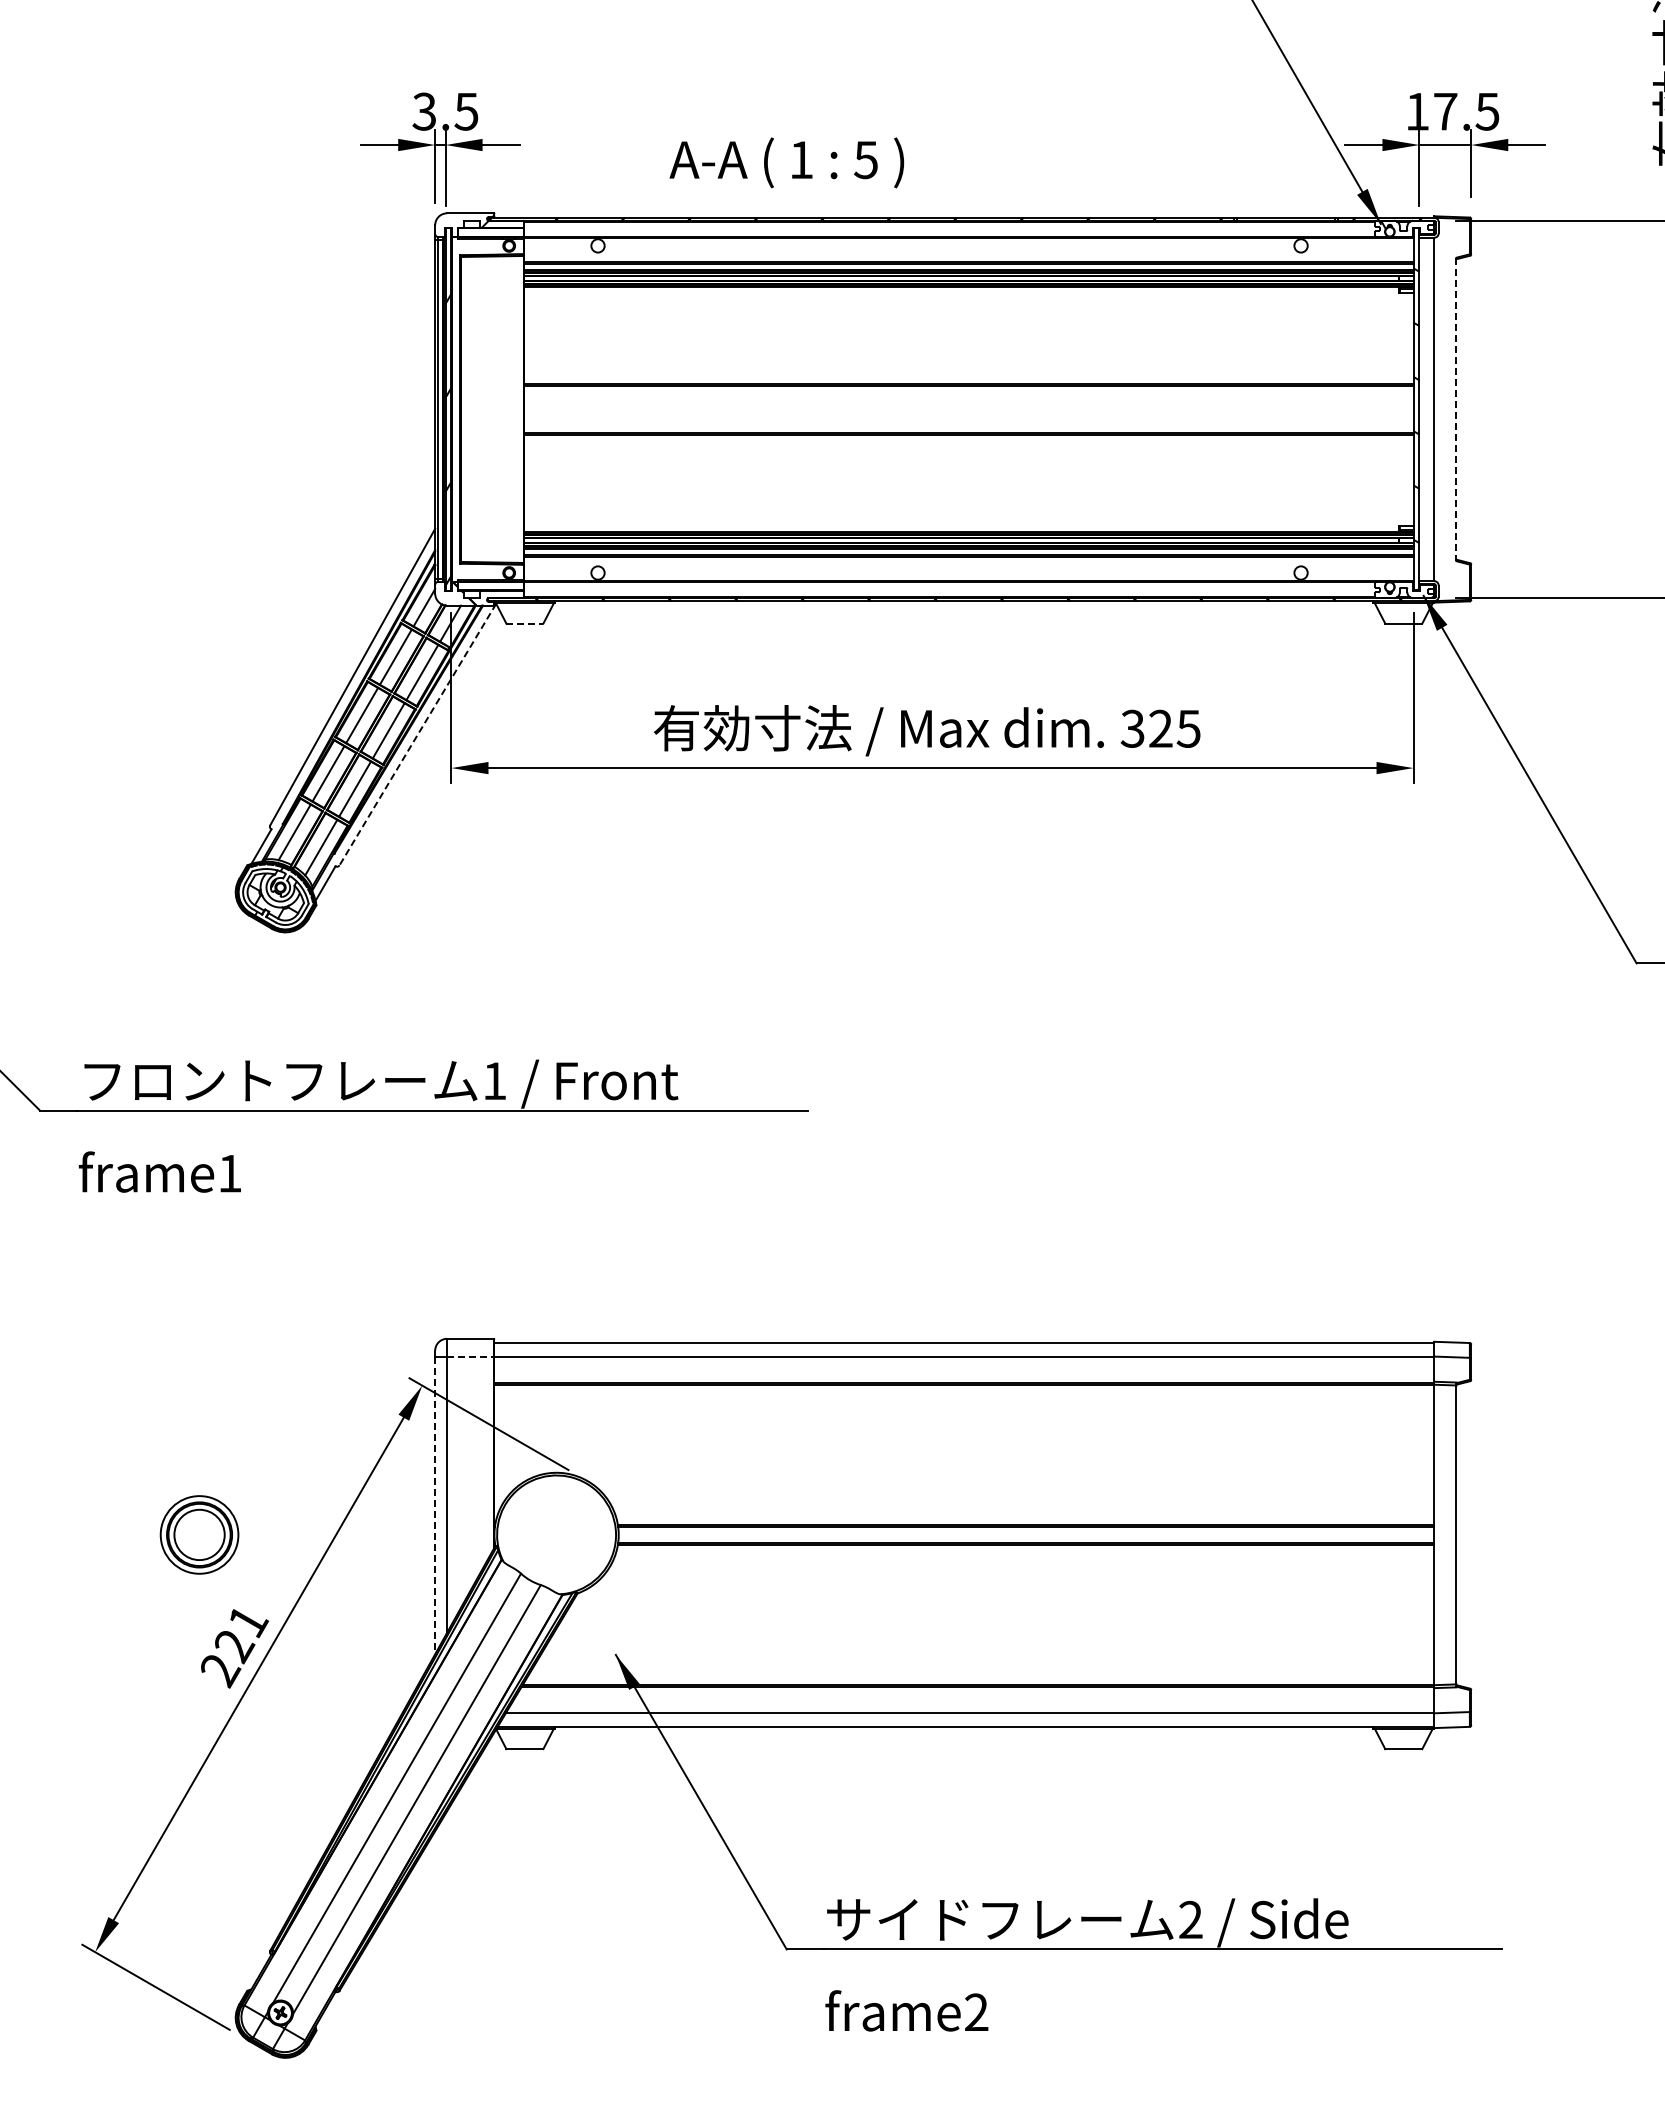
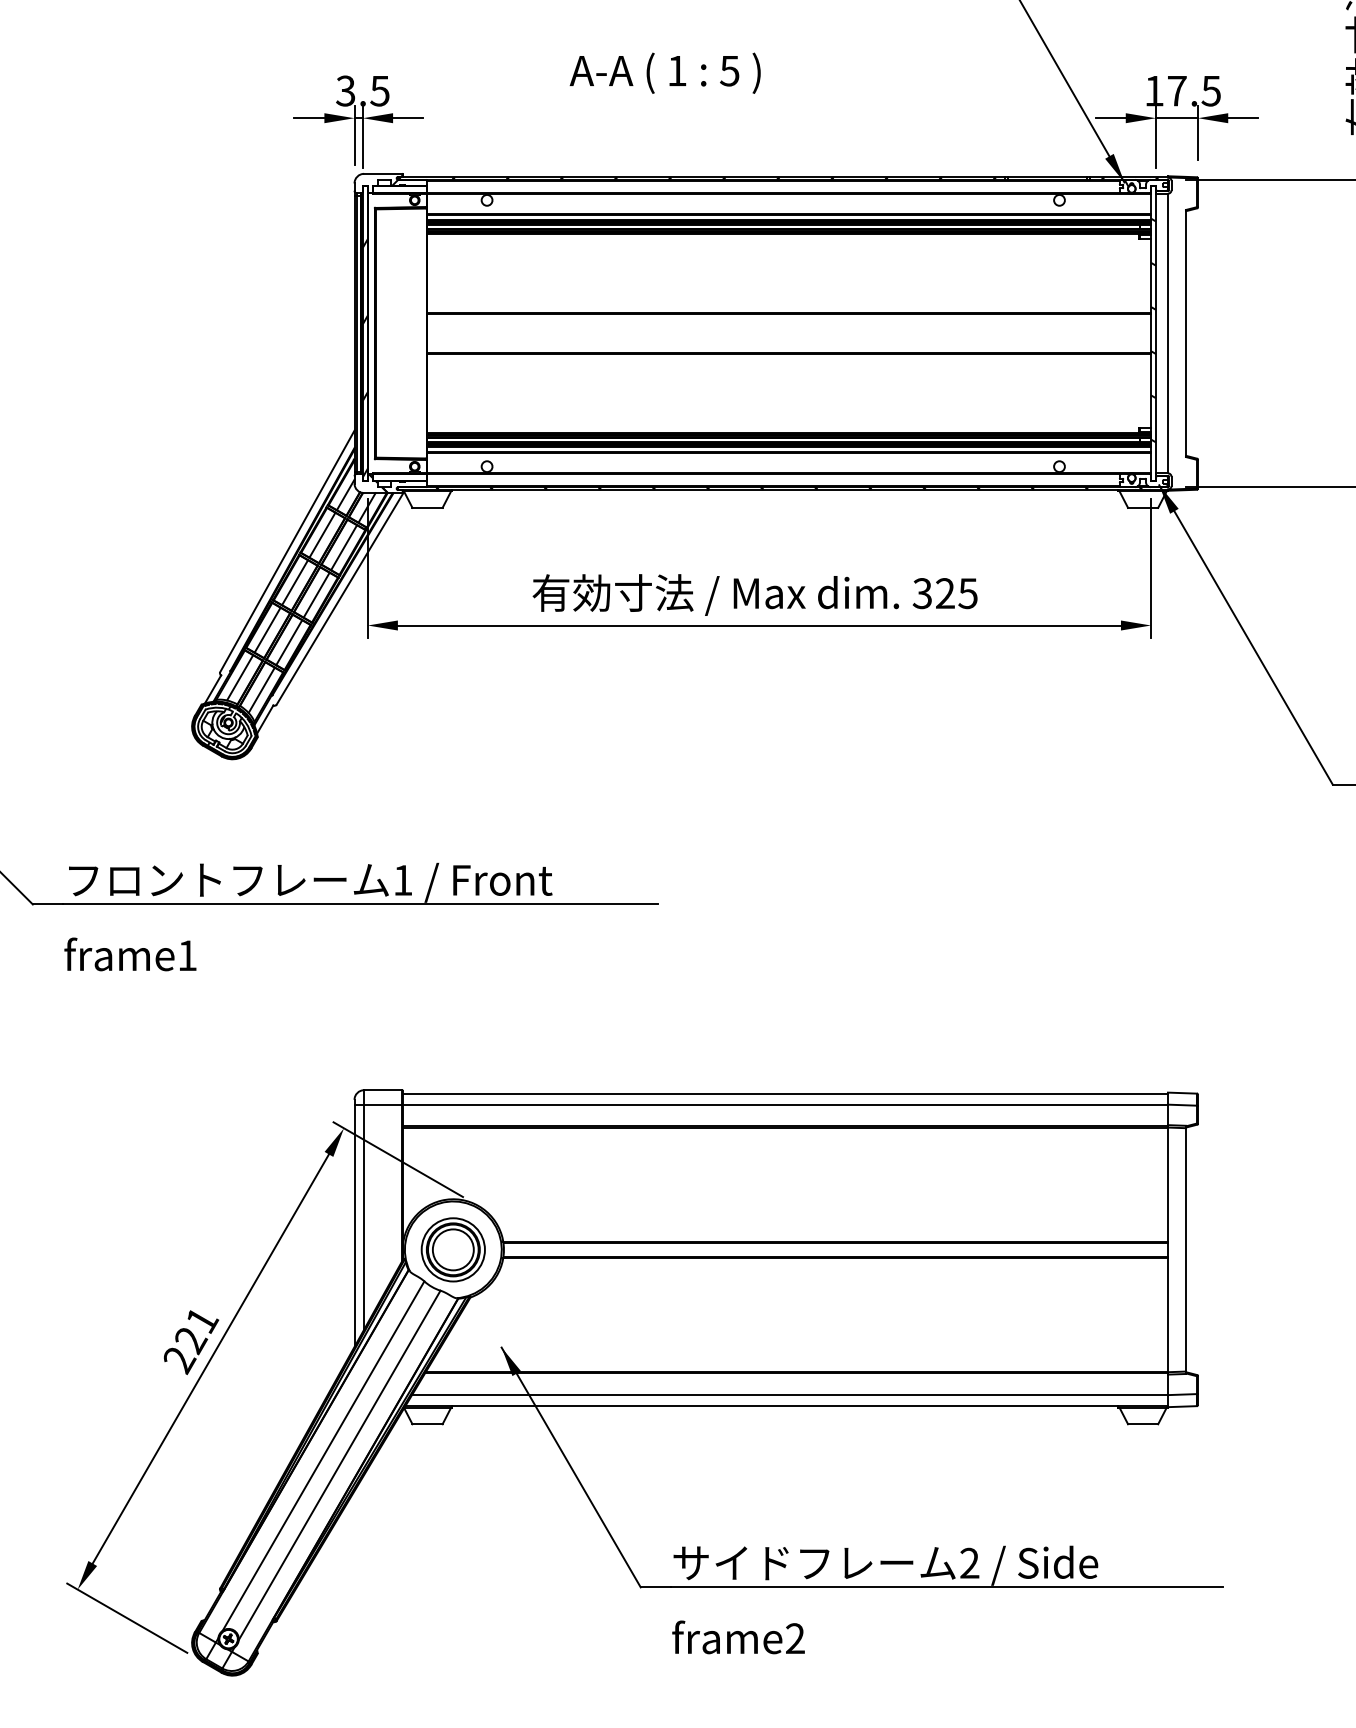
text: (786, 162) -> (664, 73), moved
line: (1456, 409) -> (1186, 333), dashed -> solid
line: (524, 623) -> (427, 507), dashed -> solid
line: (417, 735) -> (340, 598), dashed -> solid
line: (470, 1356) -> (383, 1104), dashed -> solid
line: (435, 1505) -> (354, 1225), dashed -> solid
part: (199, 1534) -> (453, 1249), moved

